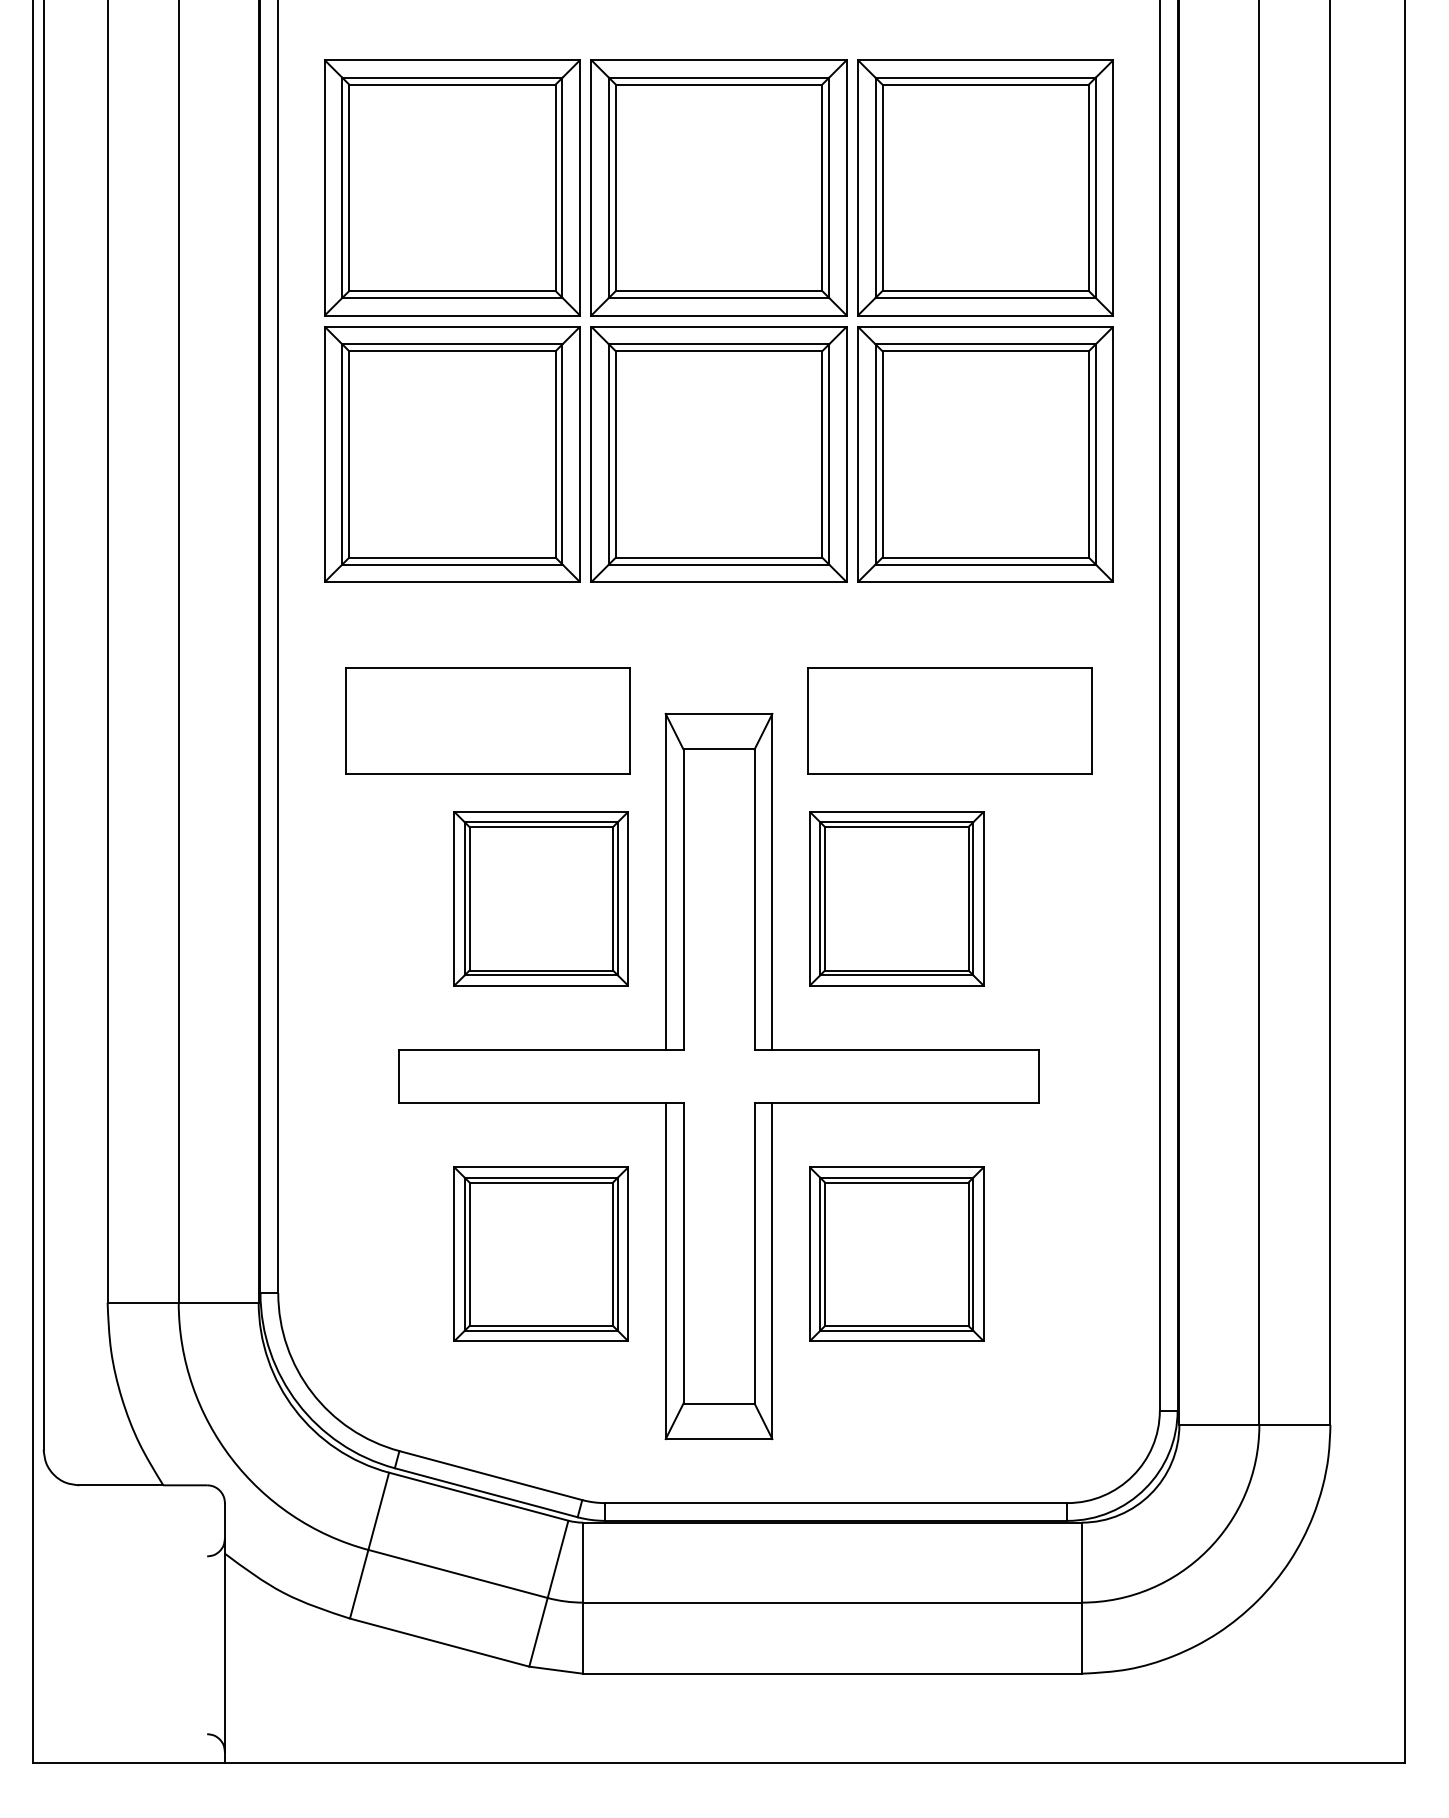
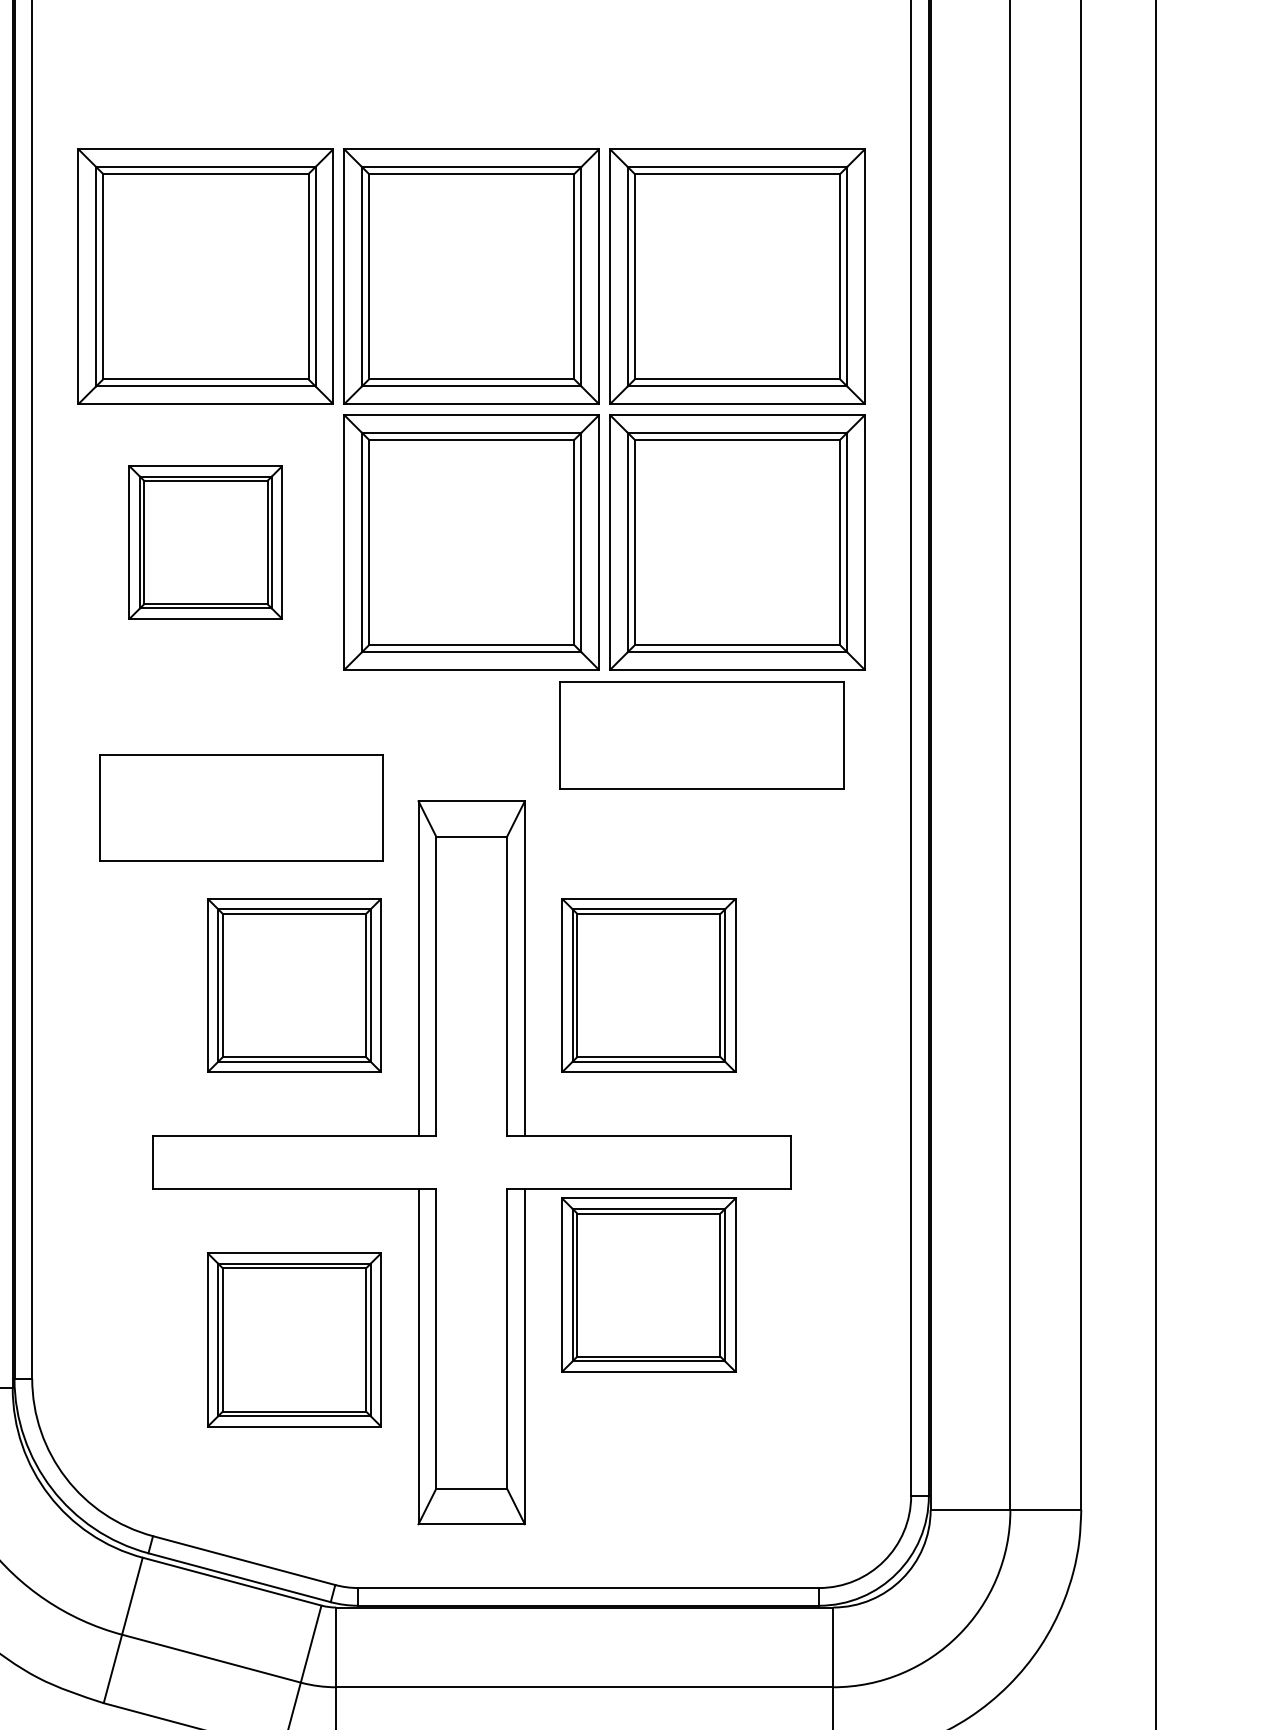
part: (452, 454) -> (205, 542), size x0.6
part: (949, 720) -> (701, 735), moved
part: (896, 1253) -> (648, 1284), moved

